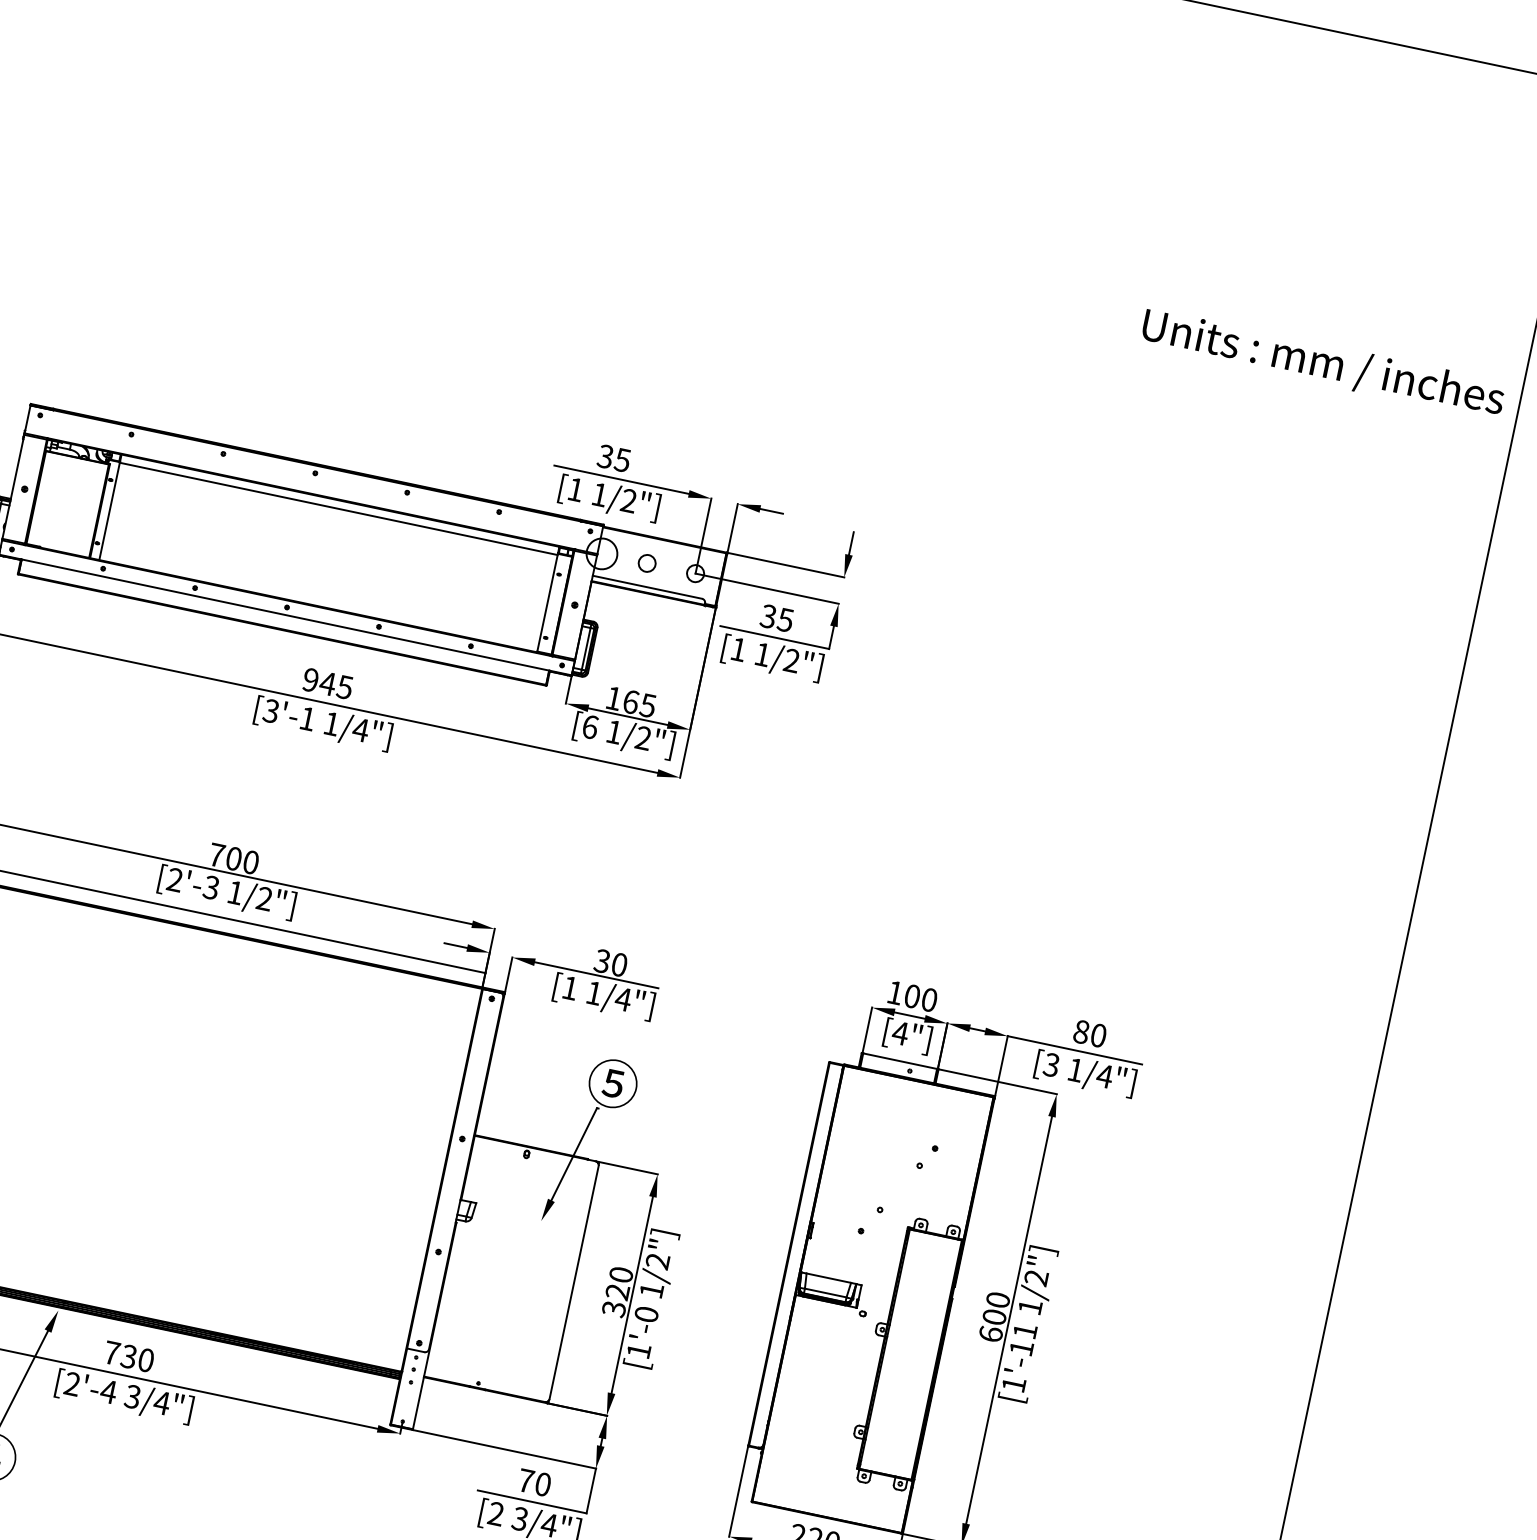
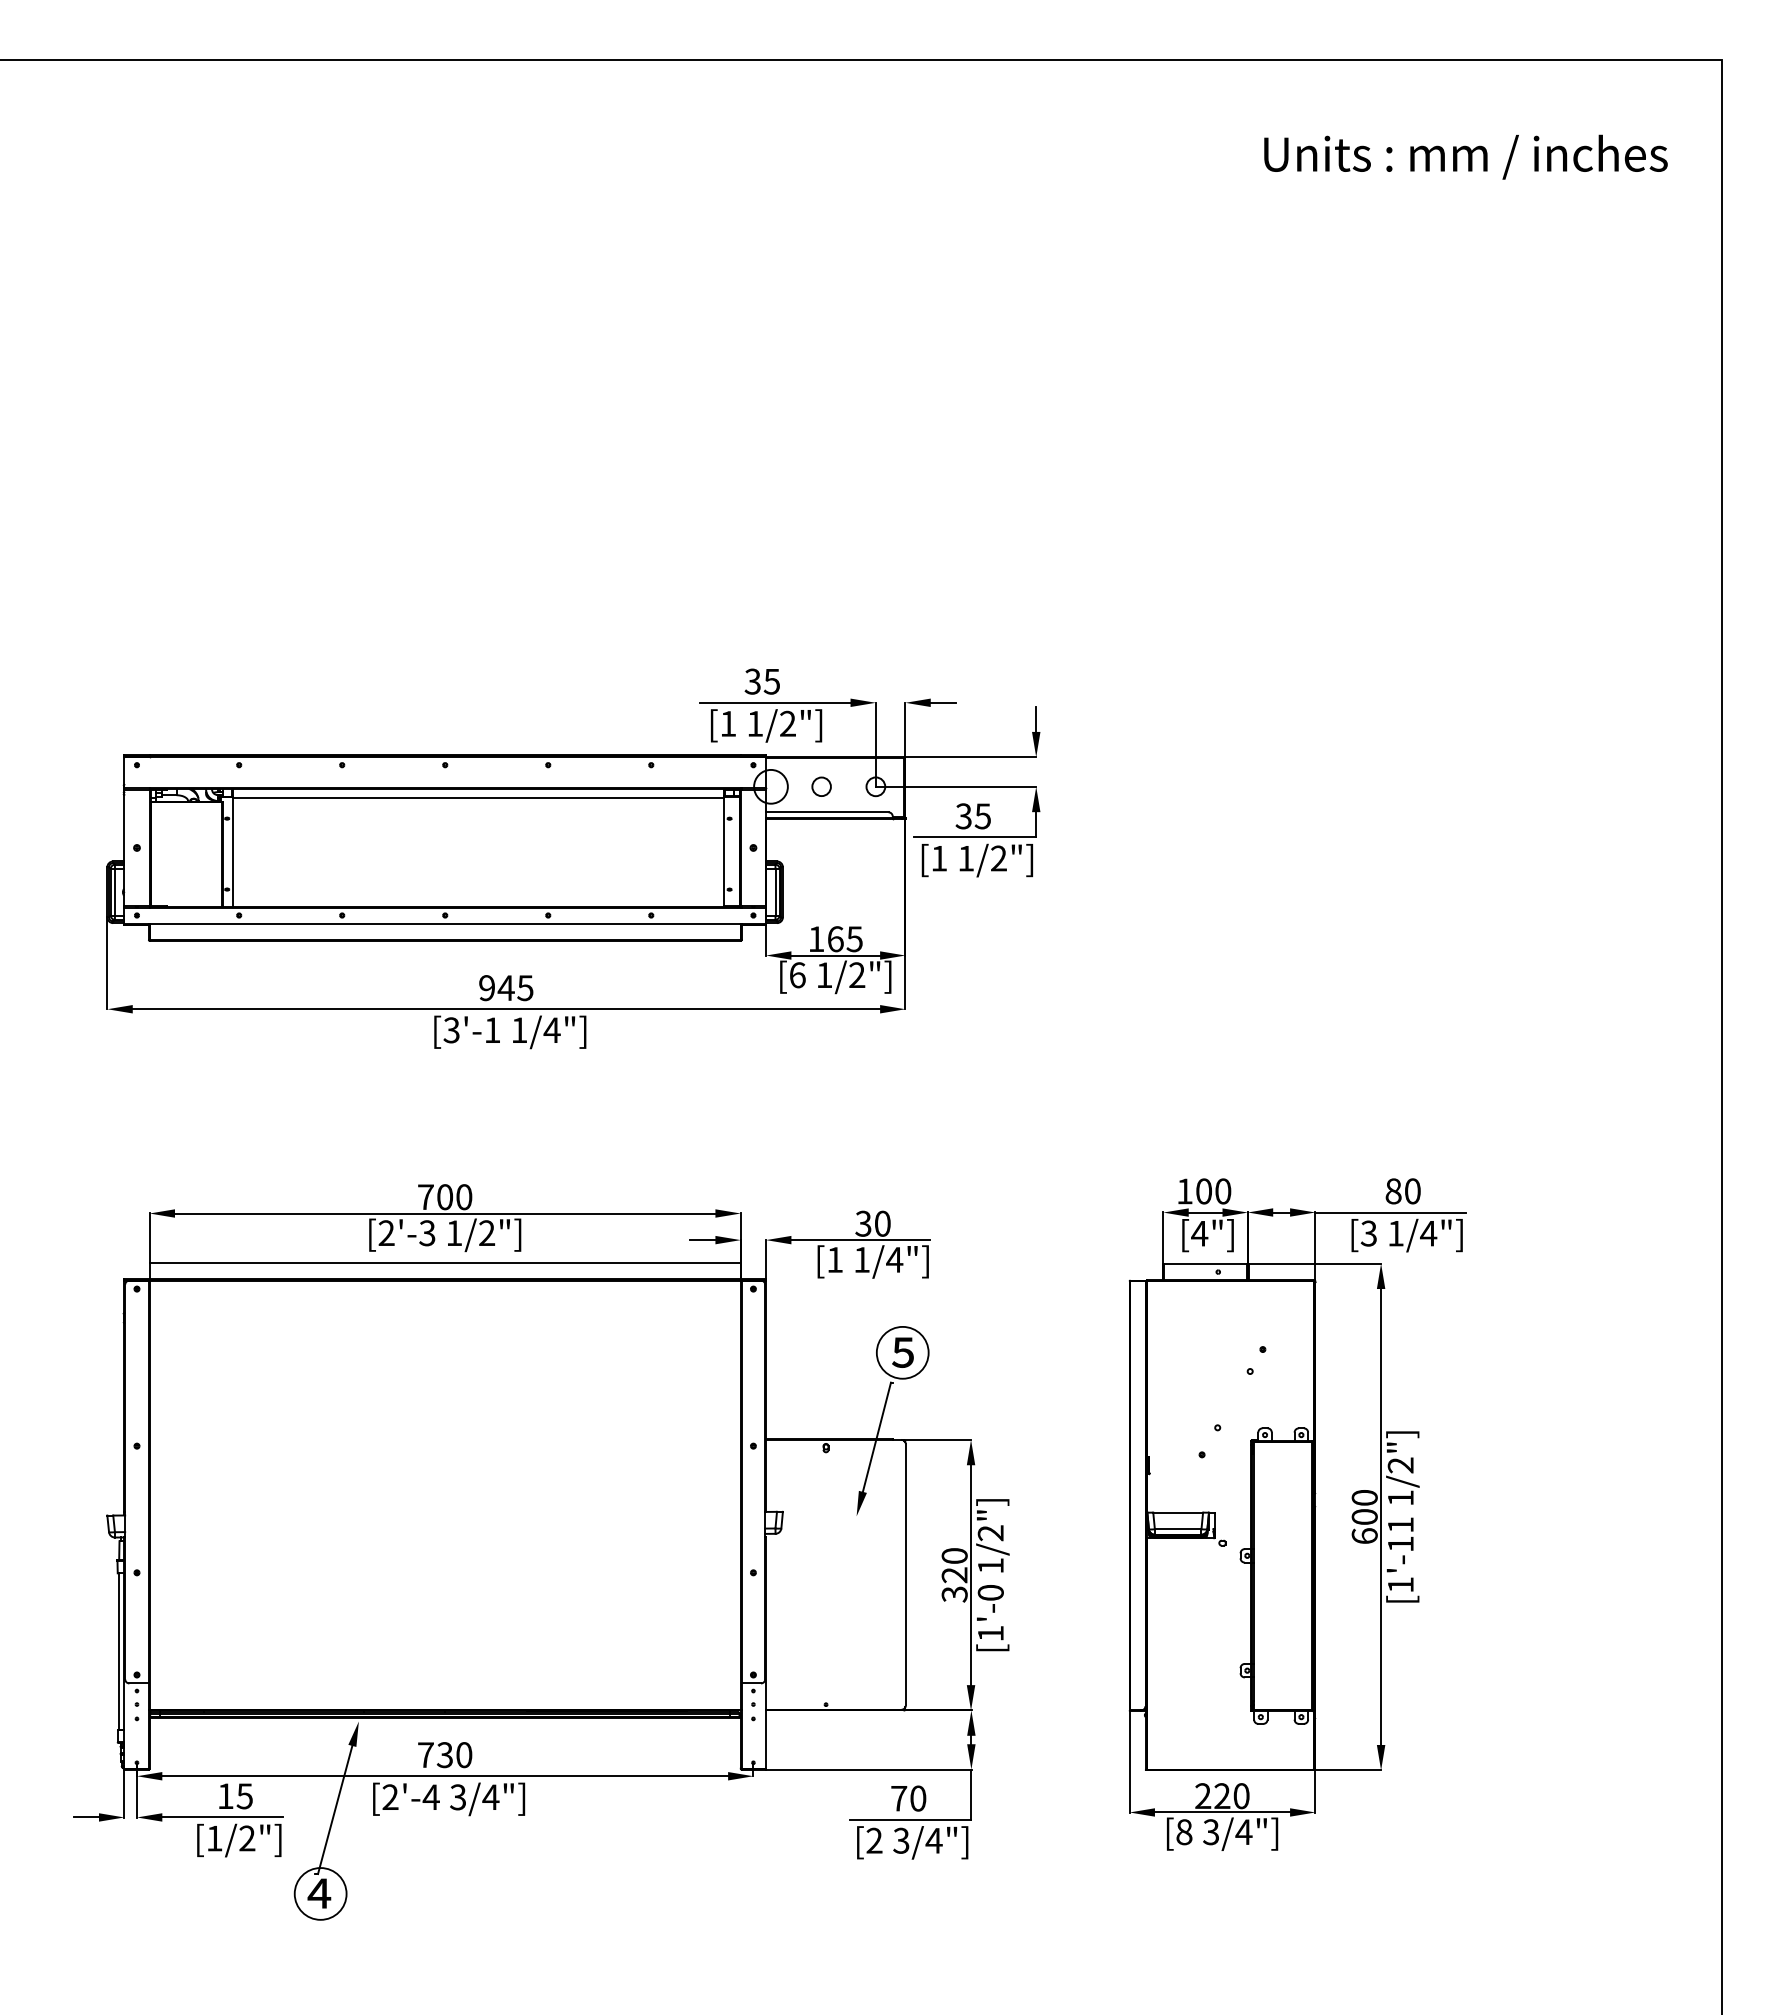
text: (1322, 363) -> (1465, 156), moved

